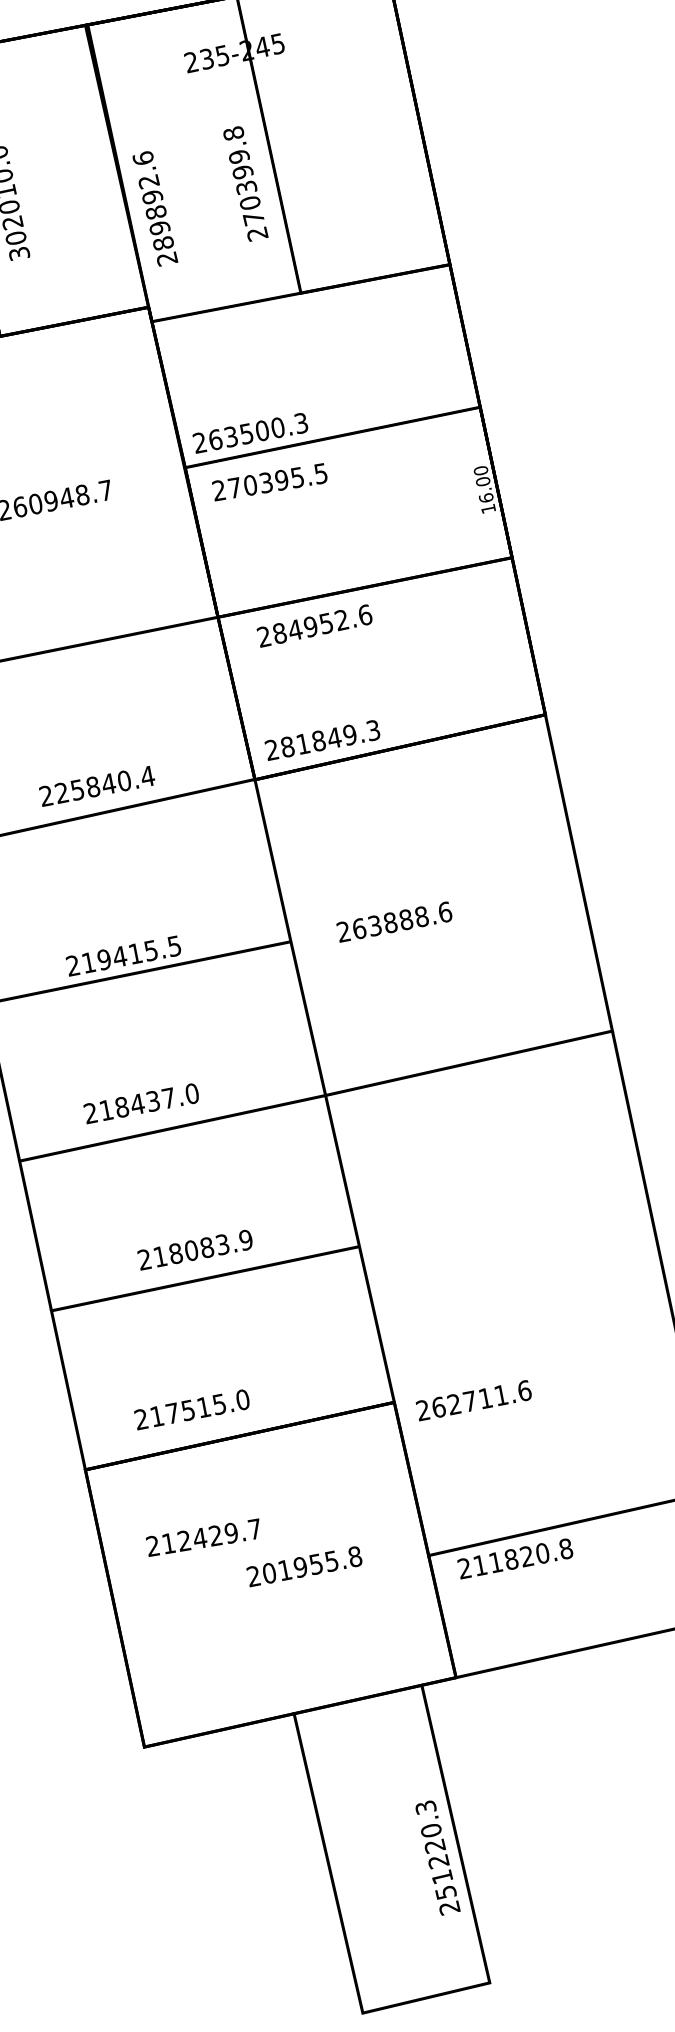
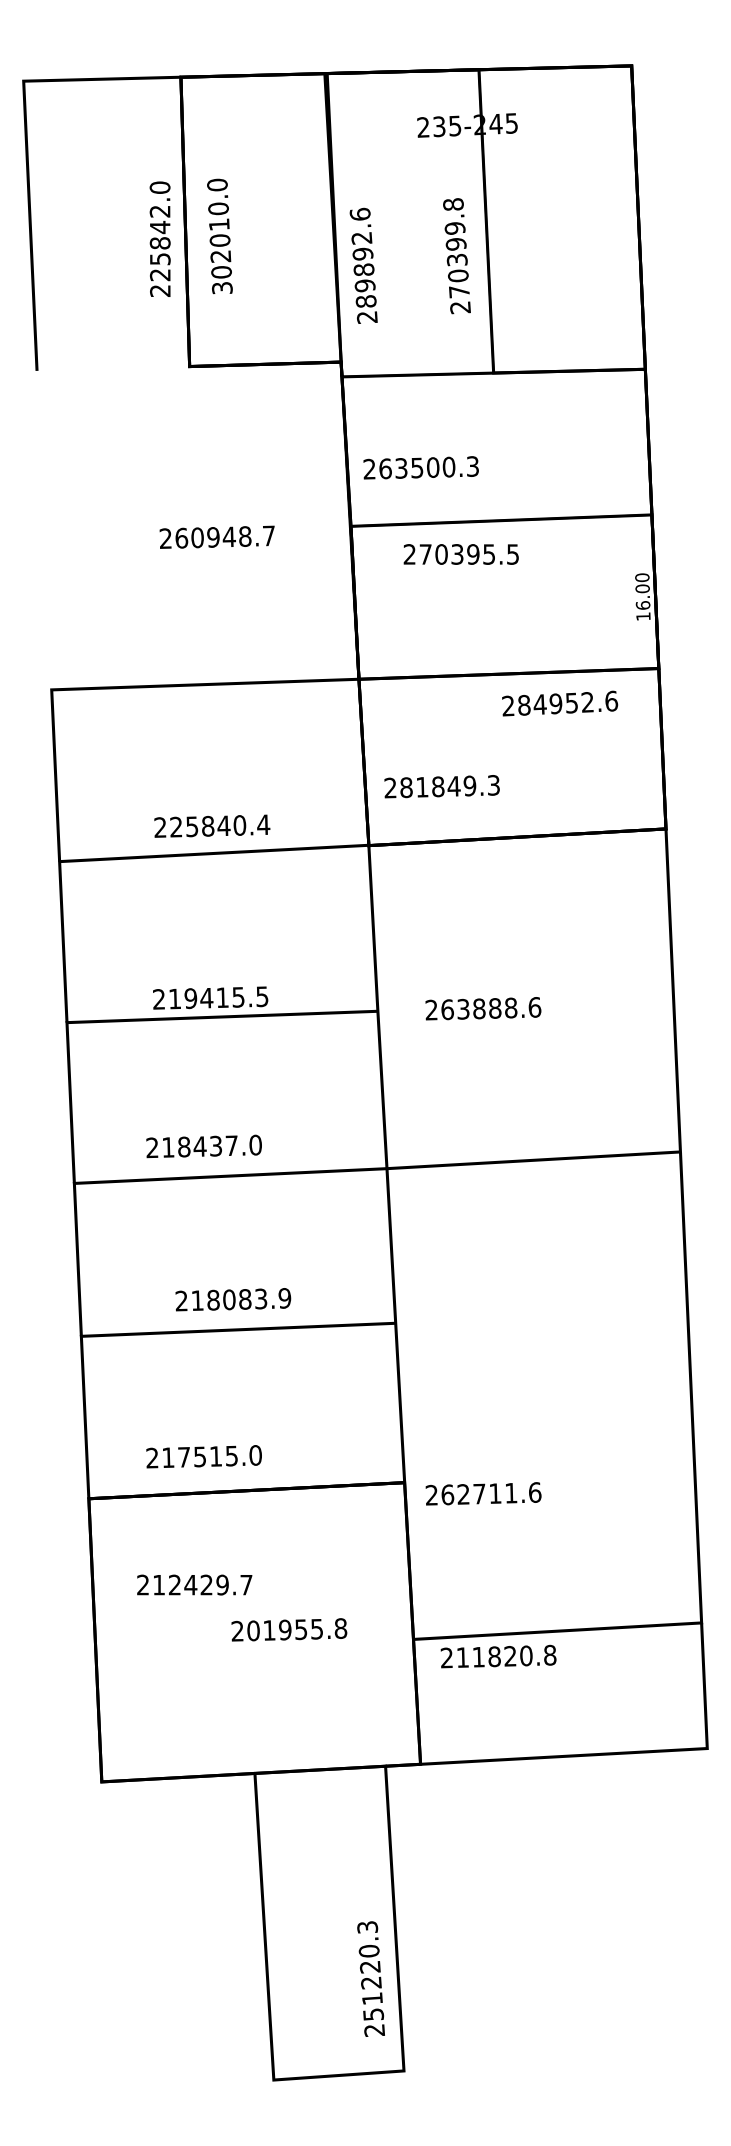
text: (249, 432) -> (420, 467), moved
text: (269, 482) -> (460, 554), moved
text: (315, 625) -> (560, 703), moved
text: (322, 740) -> (441, 786), moved
text: (437, 1857) -> (370, 1978), moved

